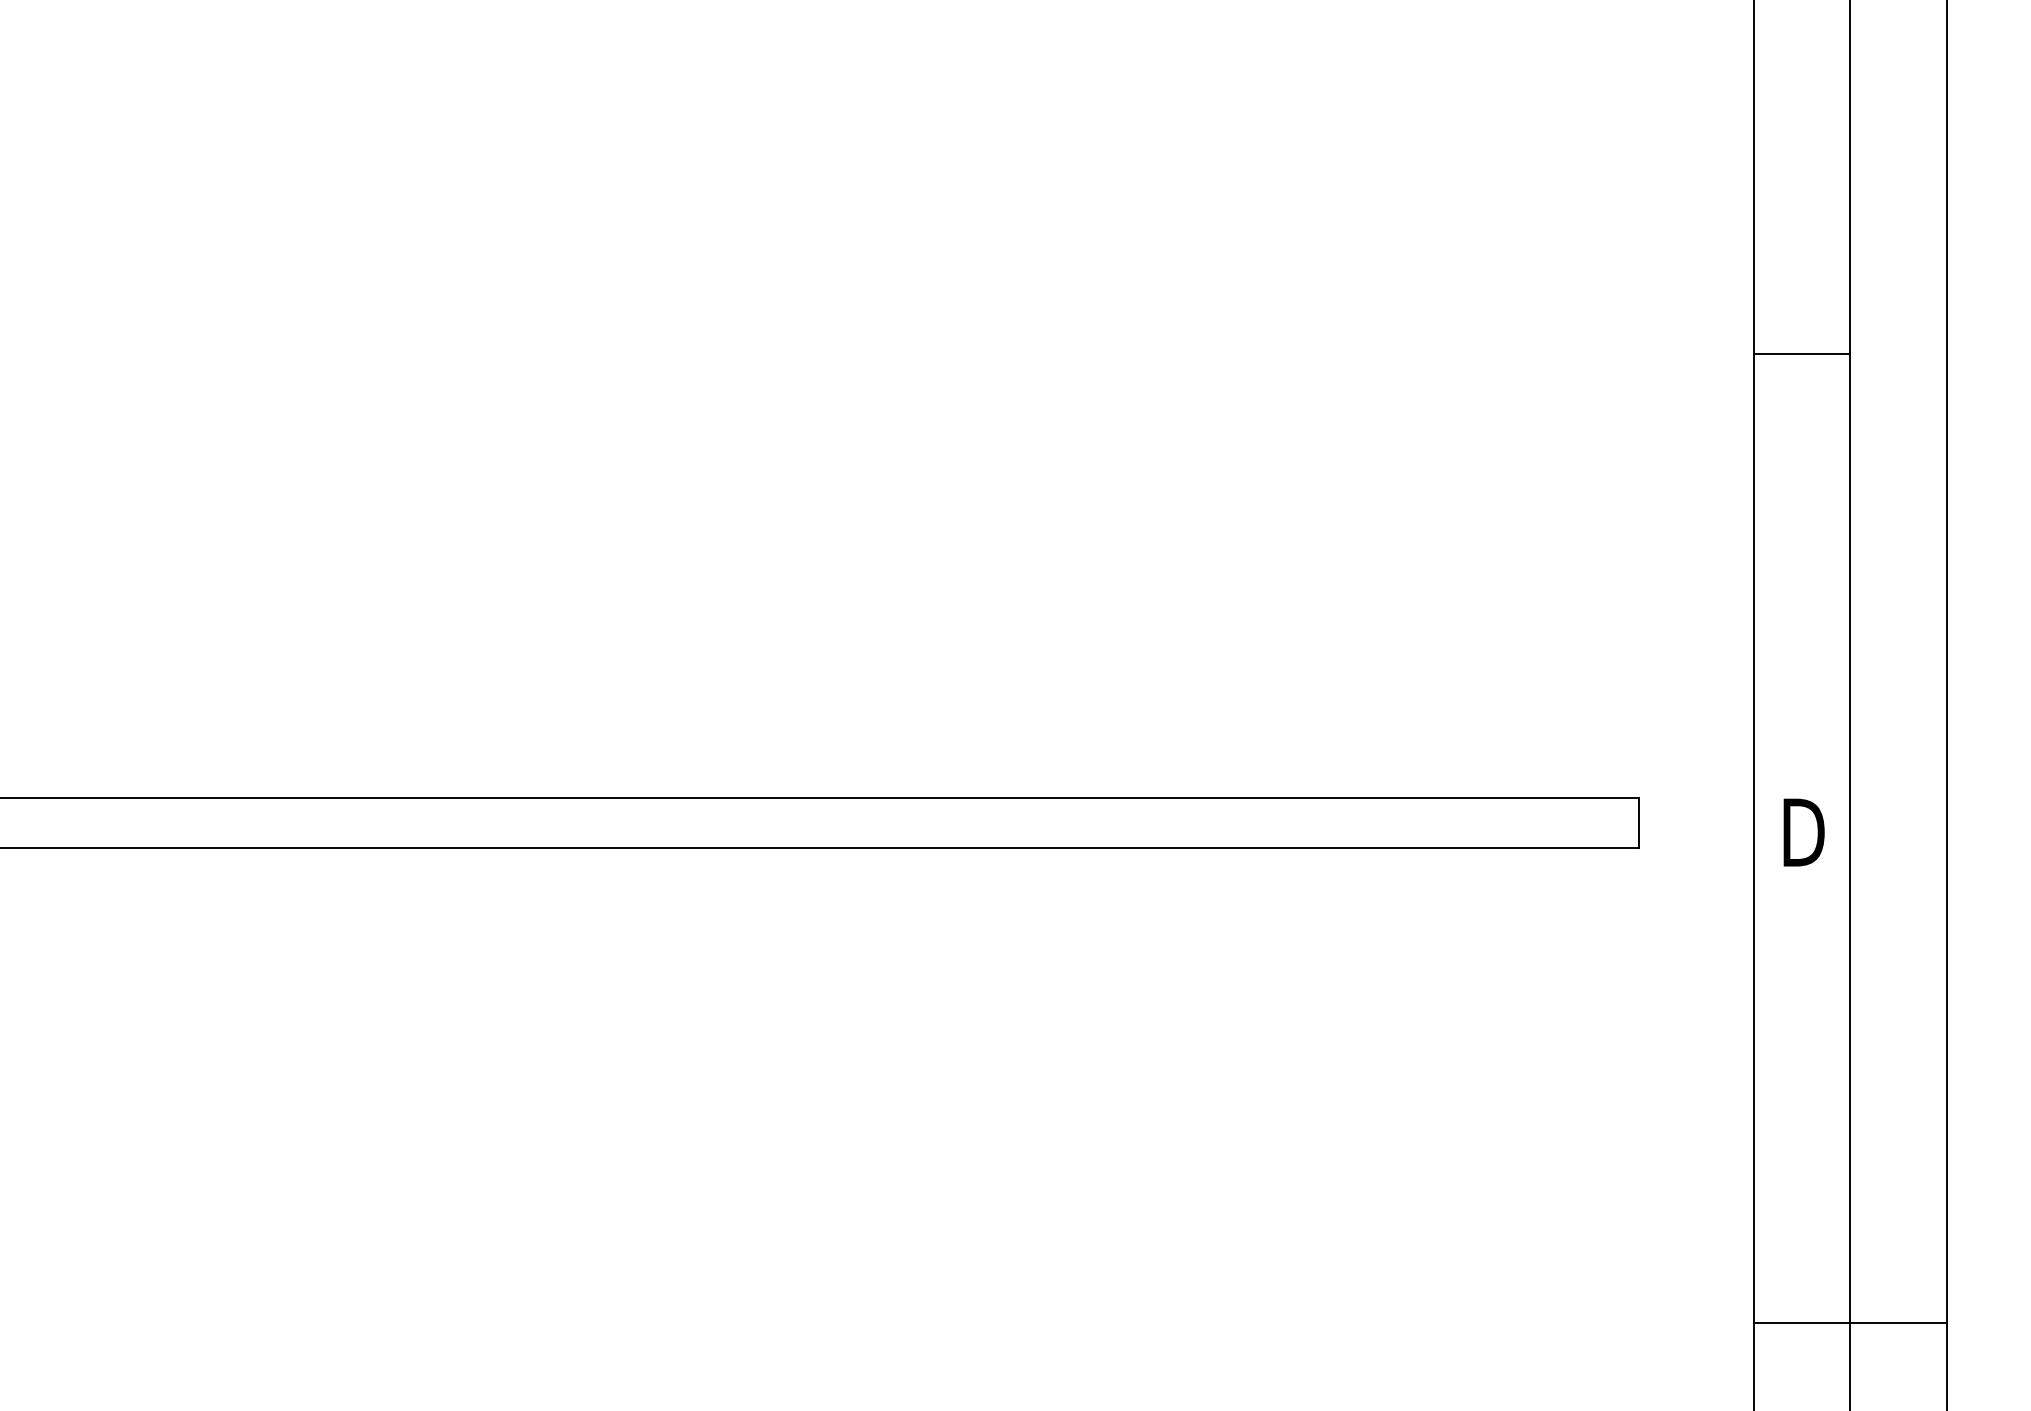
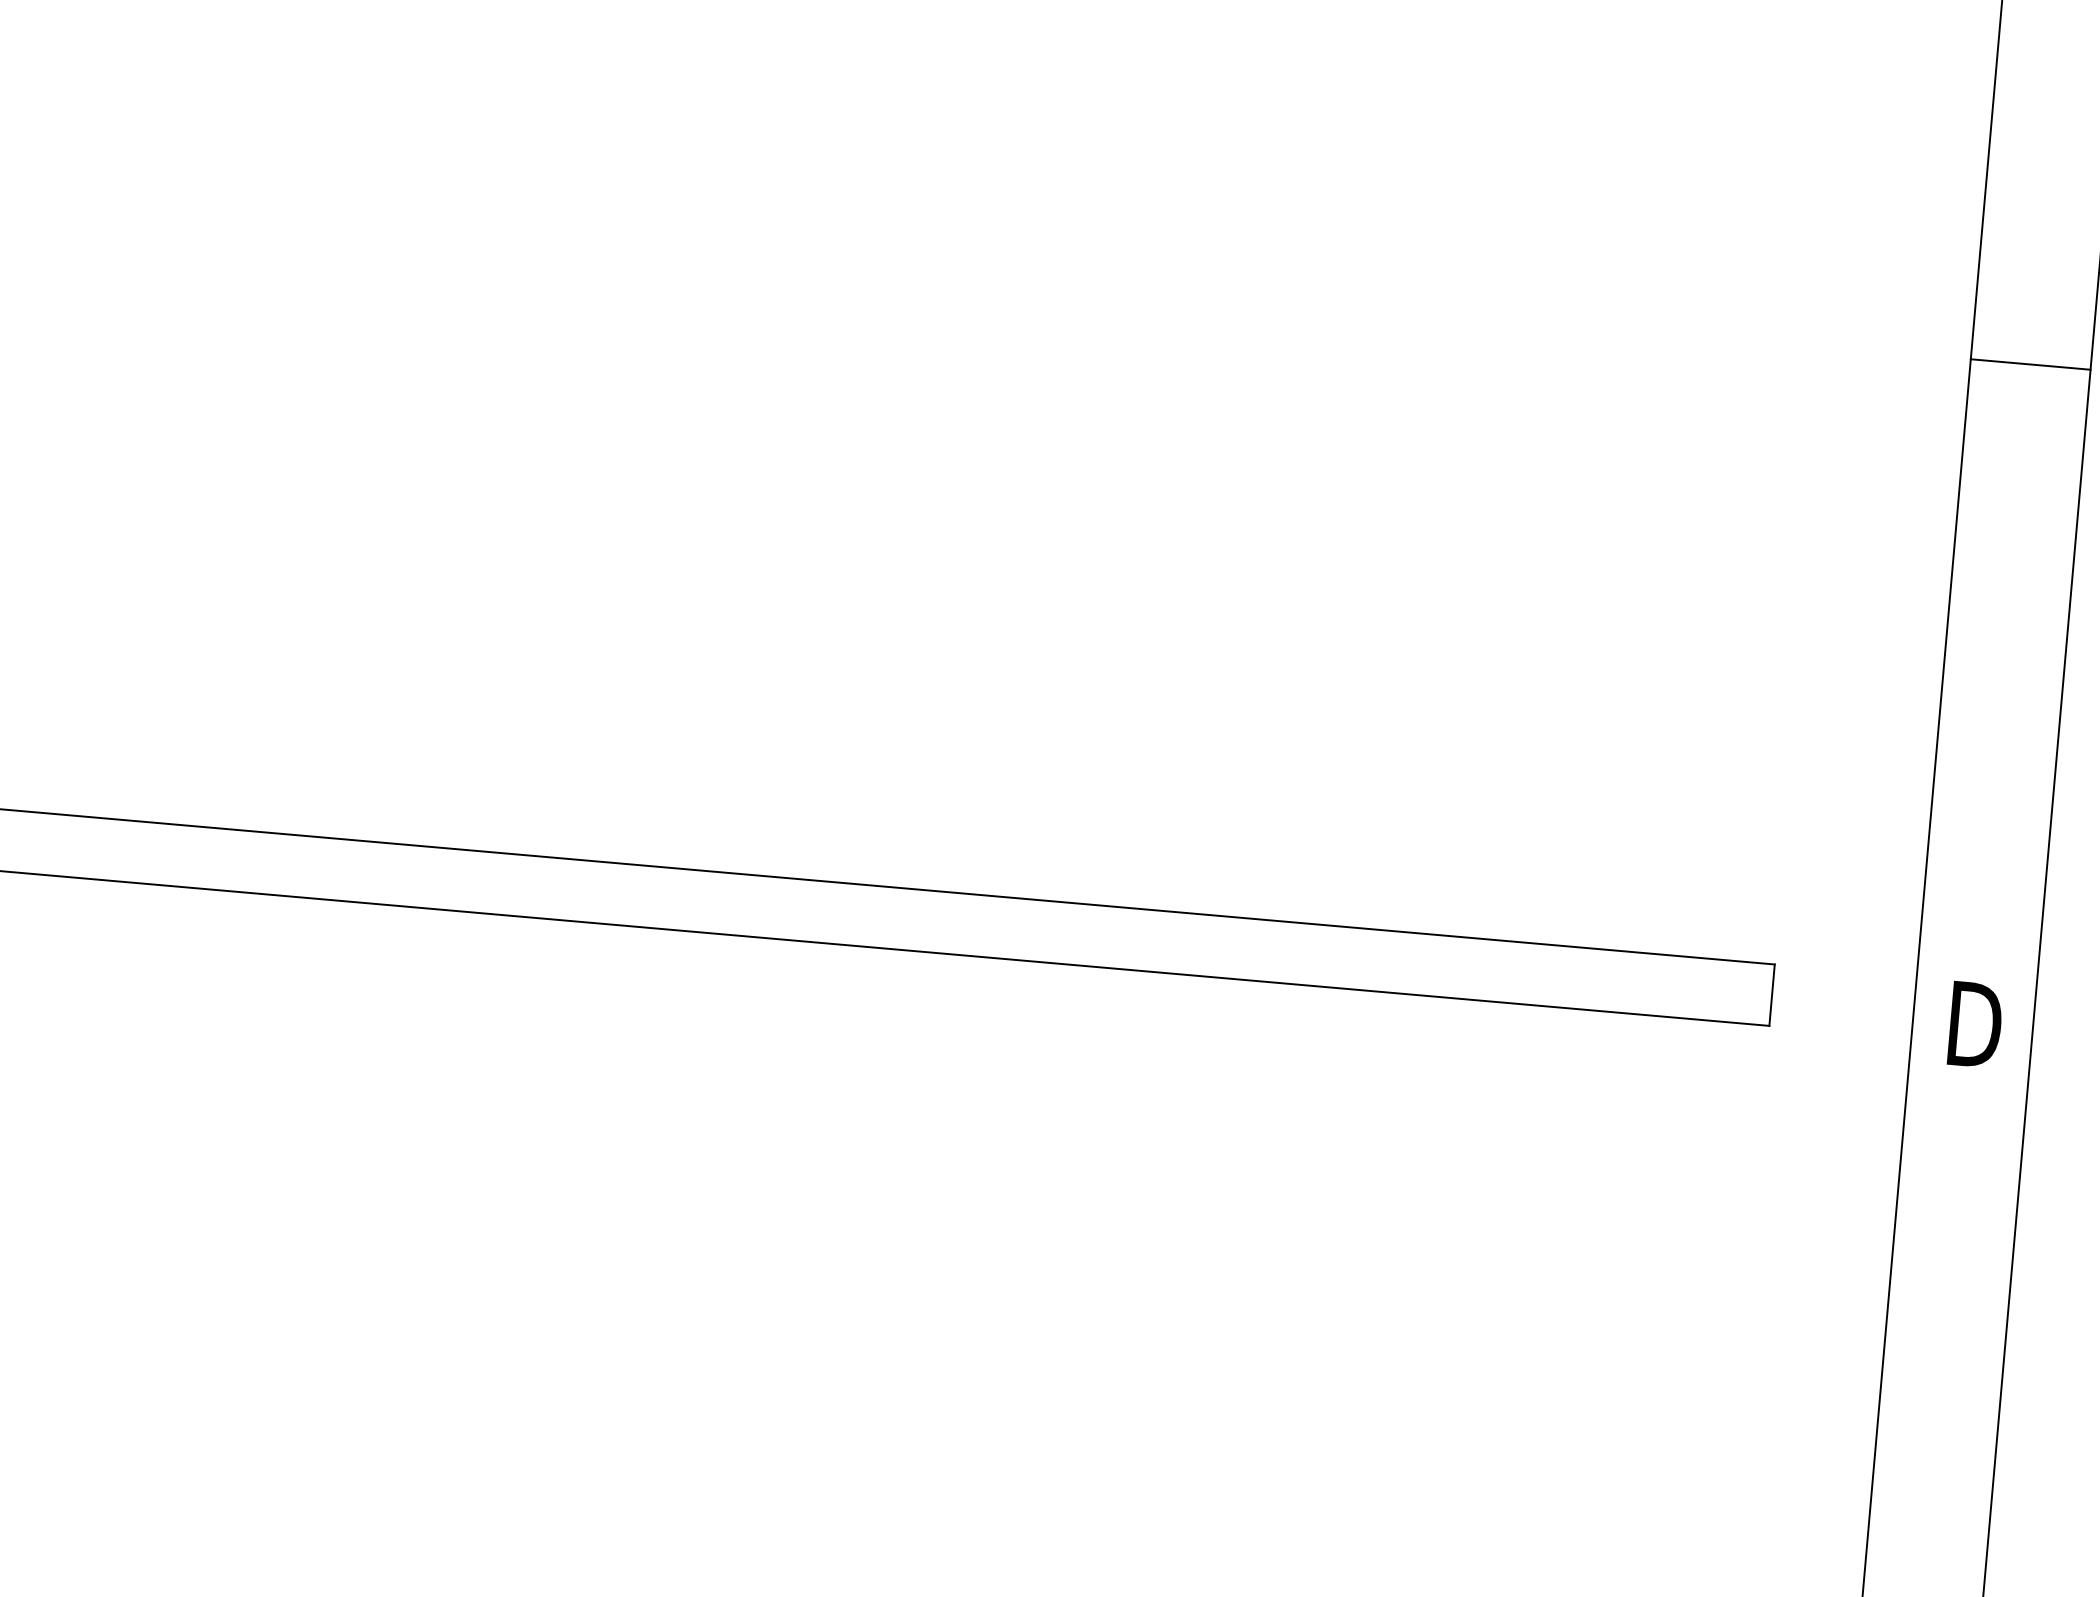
line: (1801, 353) -> (2030, 364), moved

